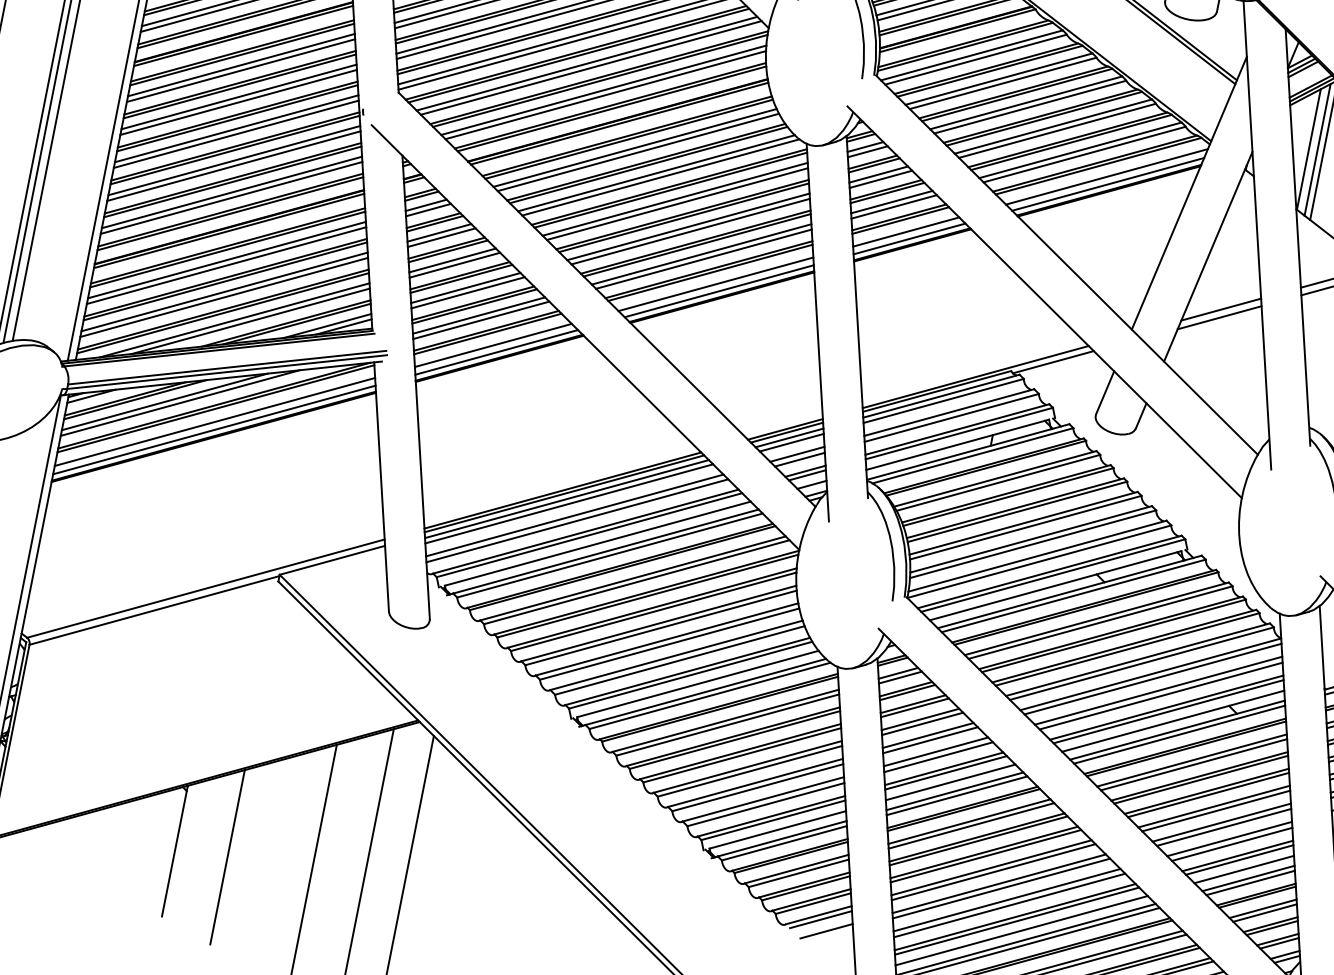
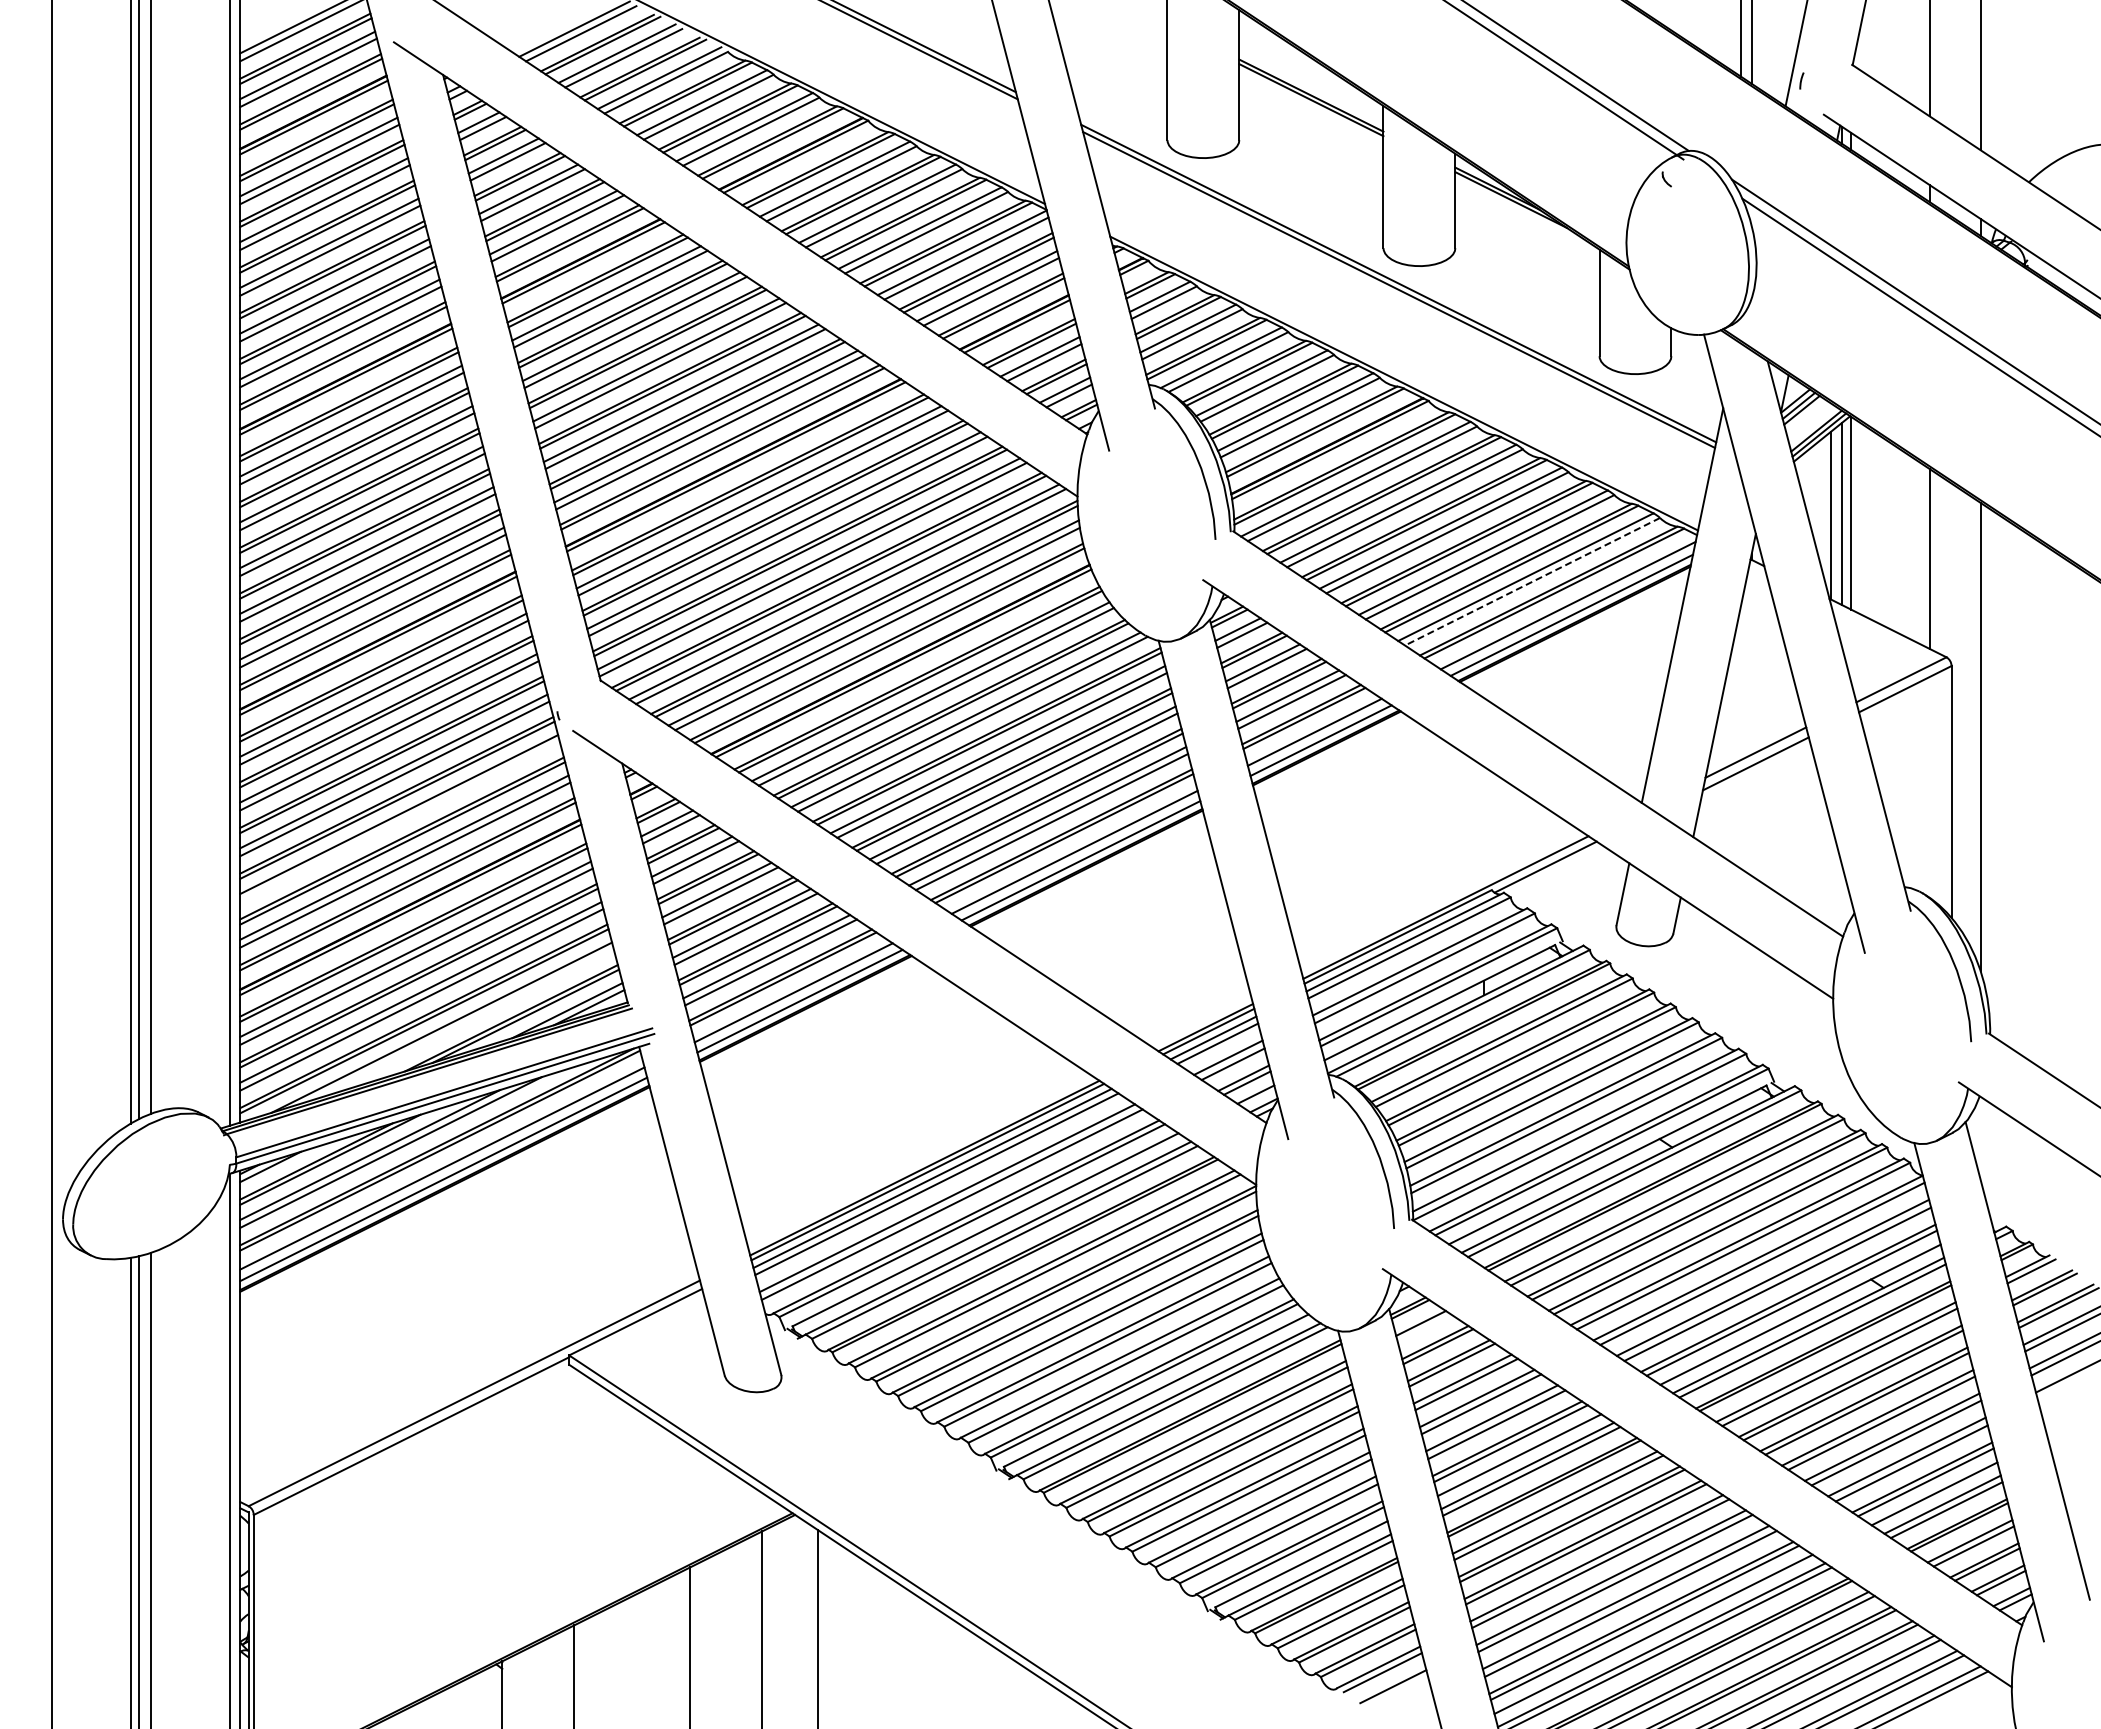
line: (1084, 154) -> (1532, 581), solid -> dashed
line: (233, 165) -> (399, 821), removed
line: (250, 321) -> (463, 1024), removed
line: (900, 677) -> (1424, 1328), removed

